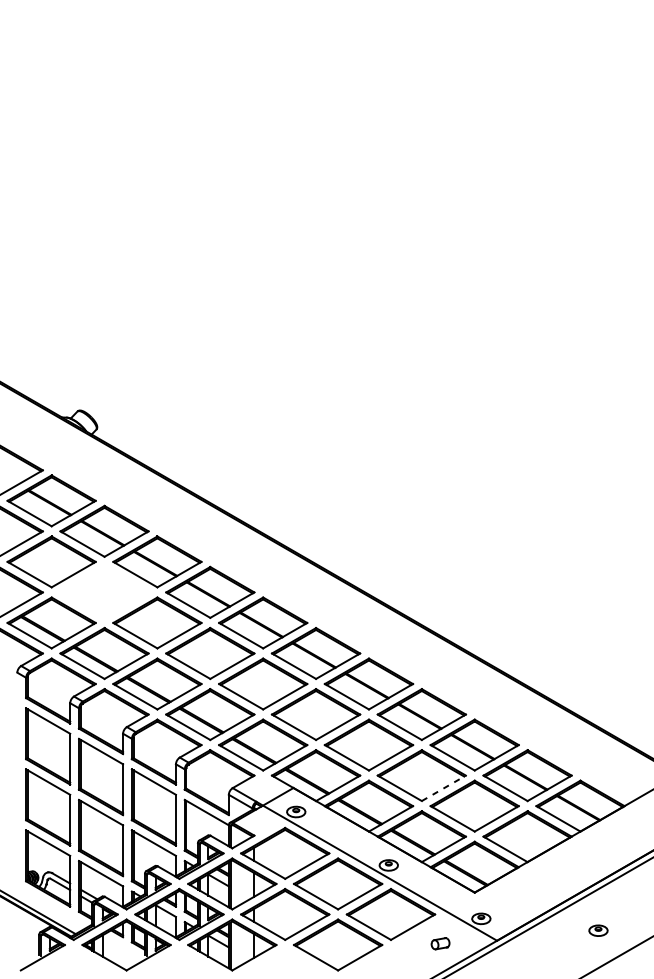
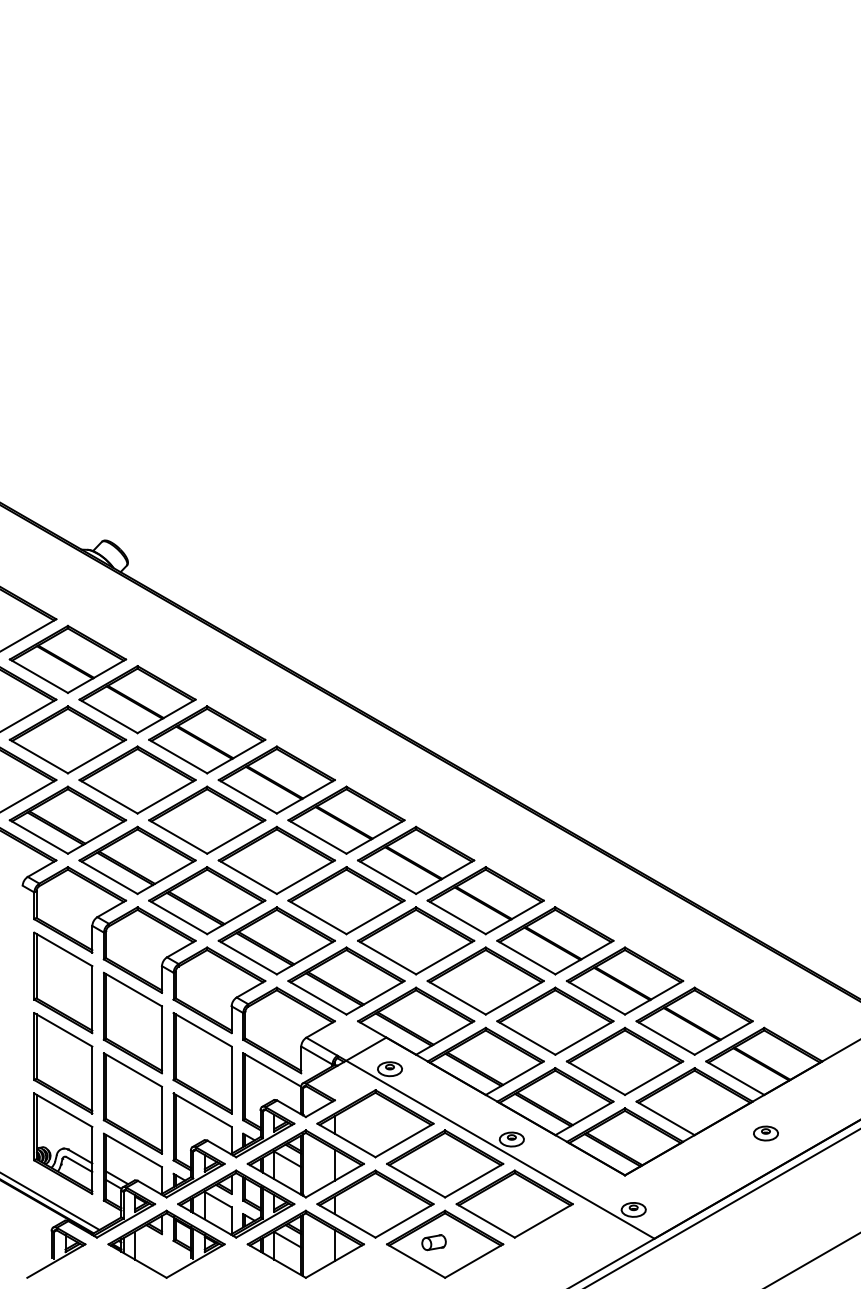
part: (104, 592) -> (137, 779), added
line: (443, 788) -> (584, 1038), dashed -> solid
part: (598, 930) -> (765, 1133), moved
part: (440, 943) -> (433, 1242), moved

